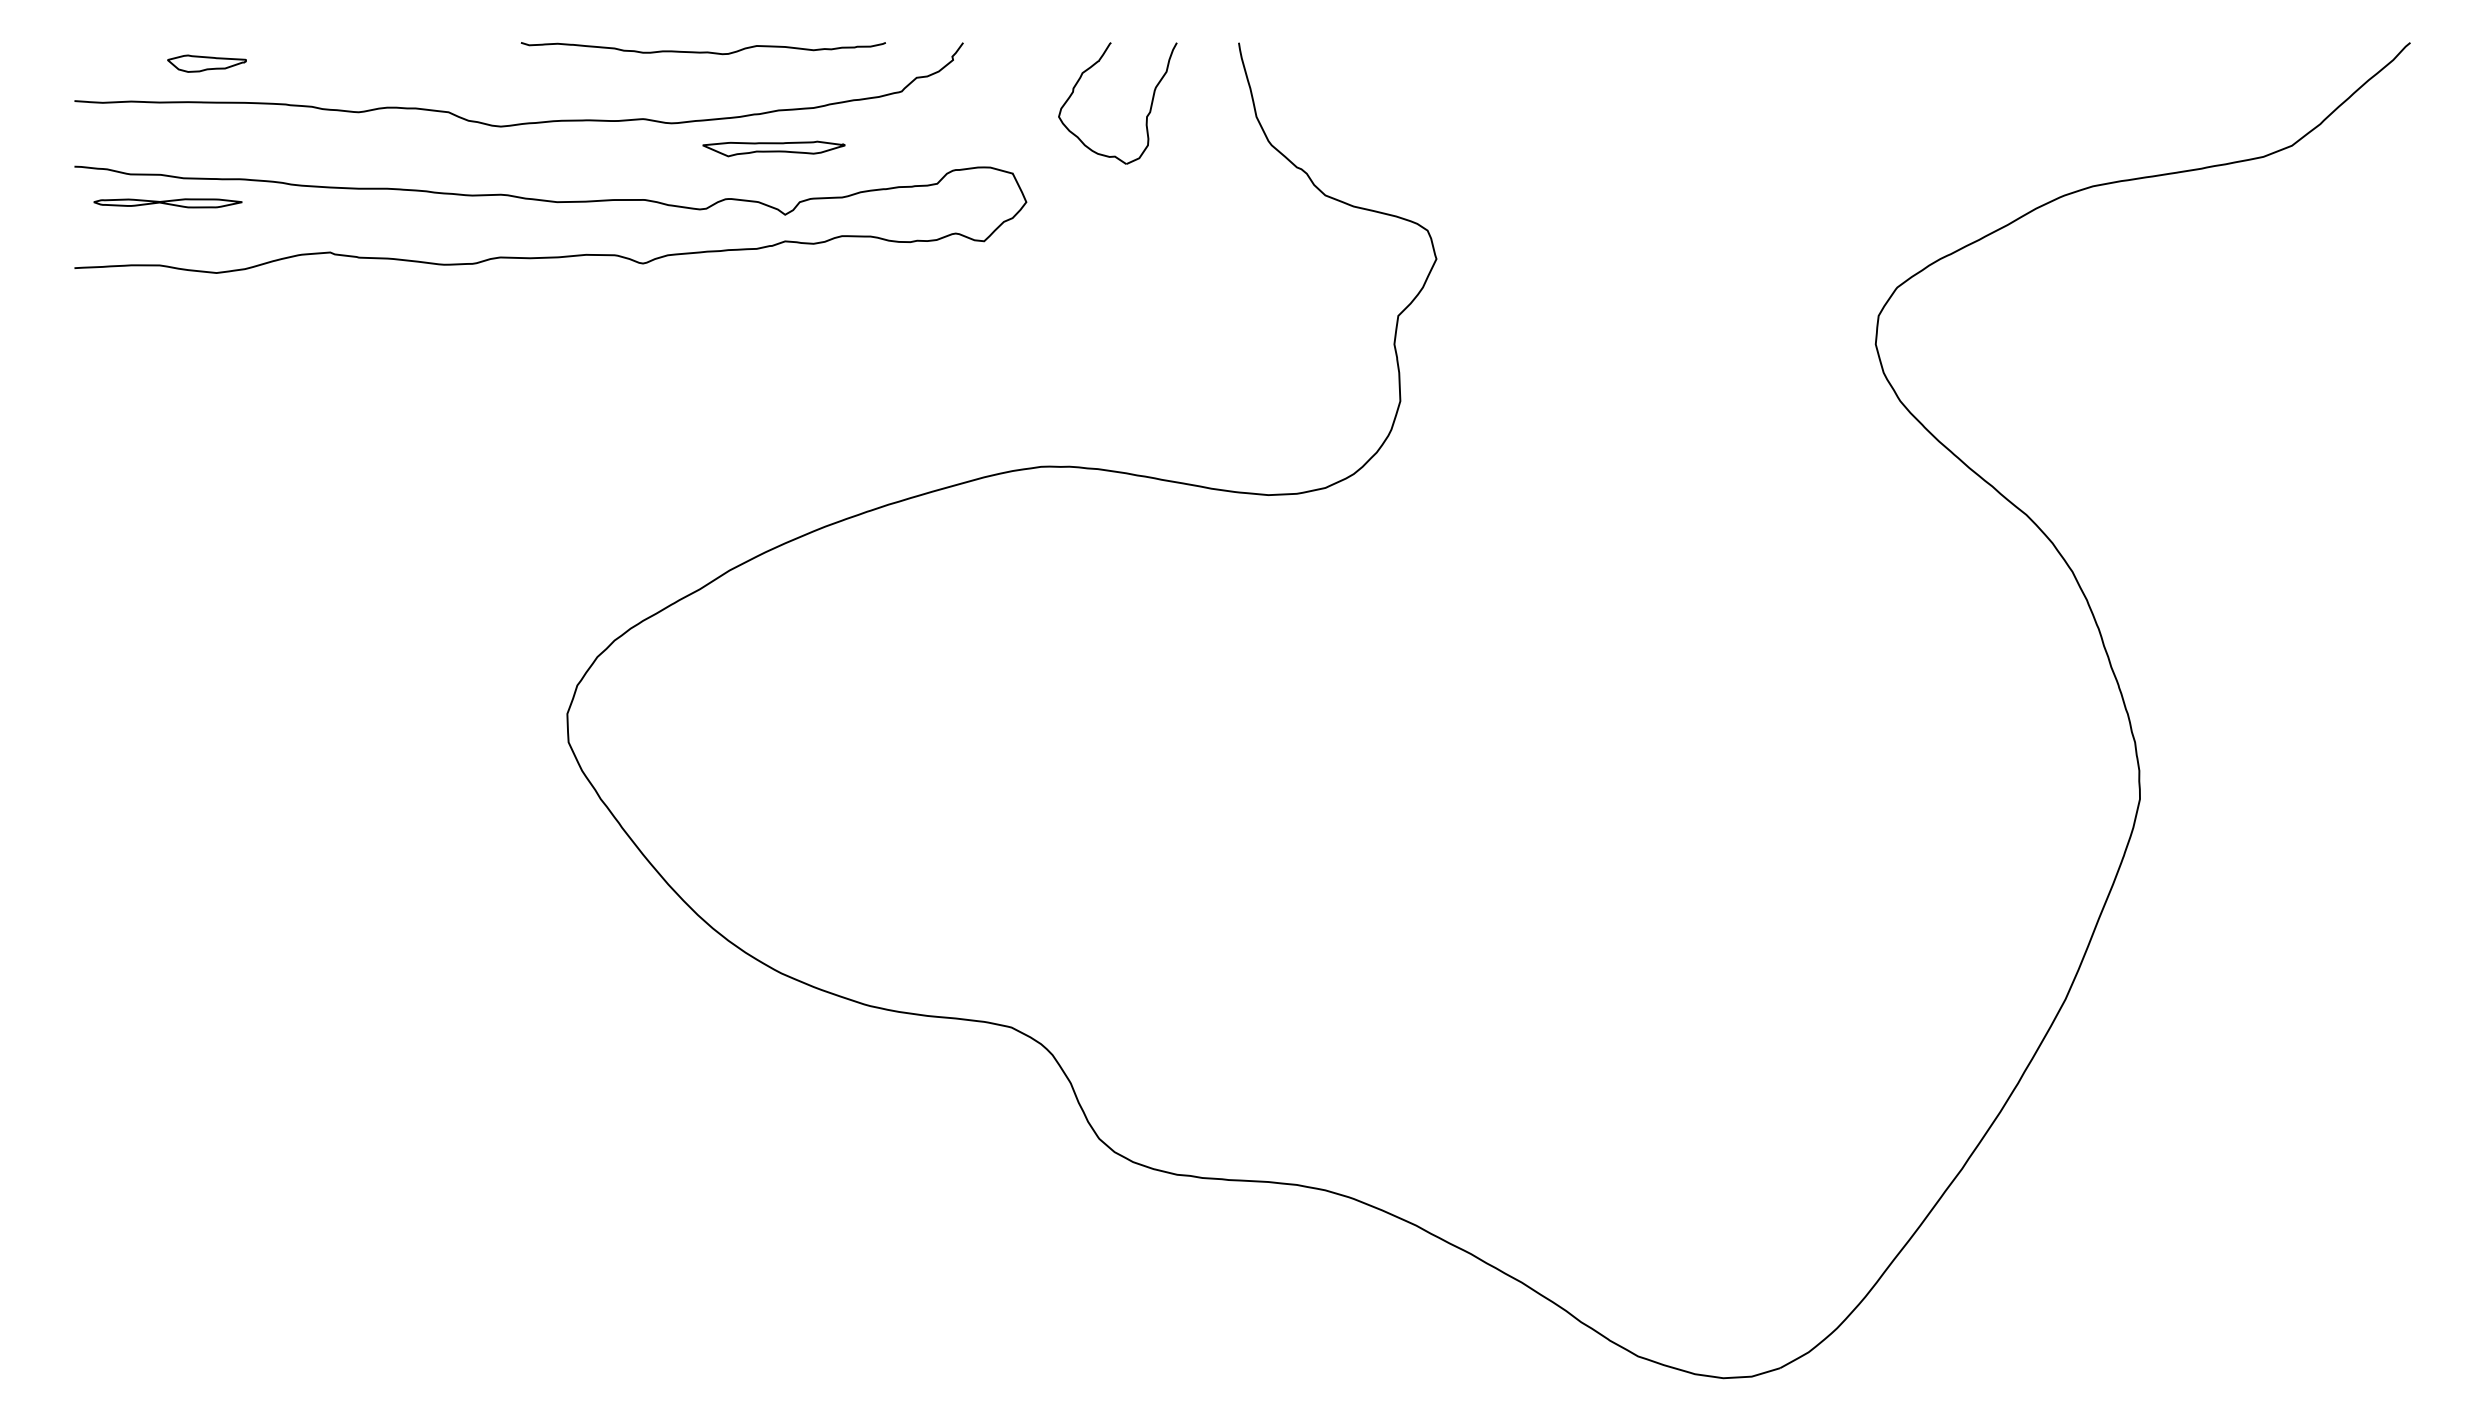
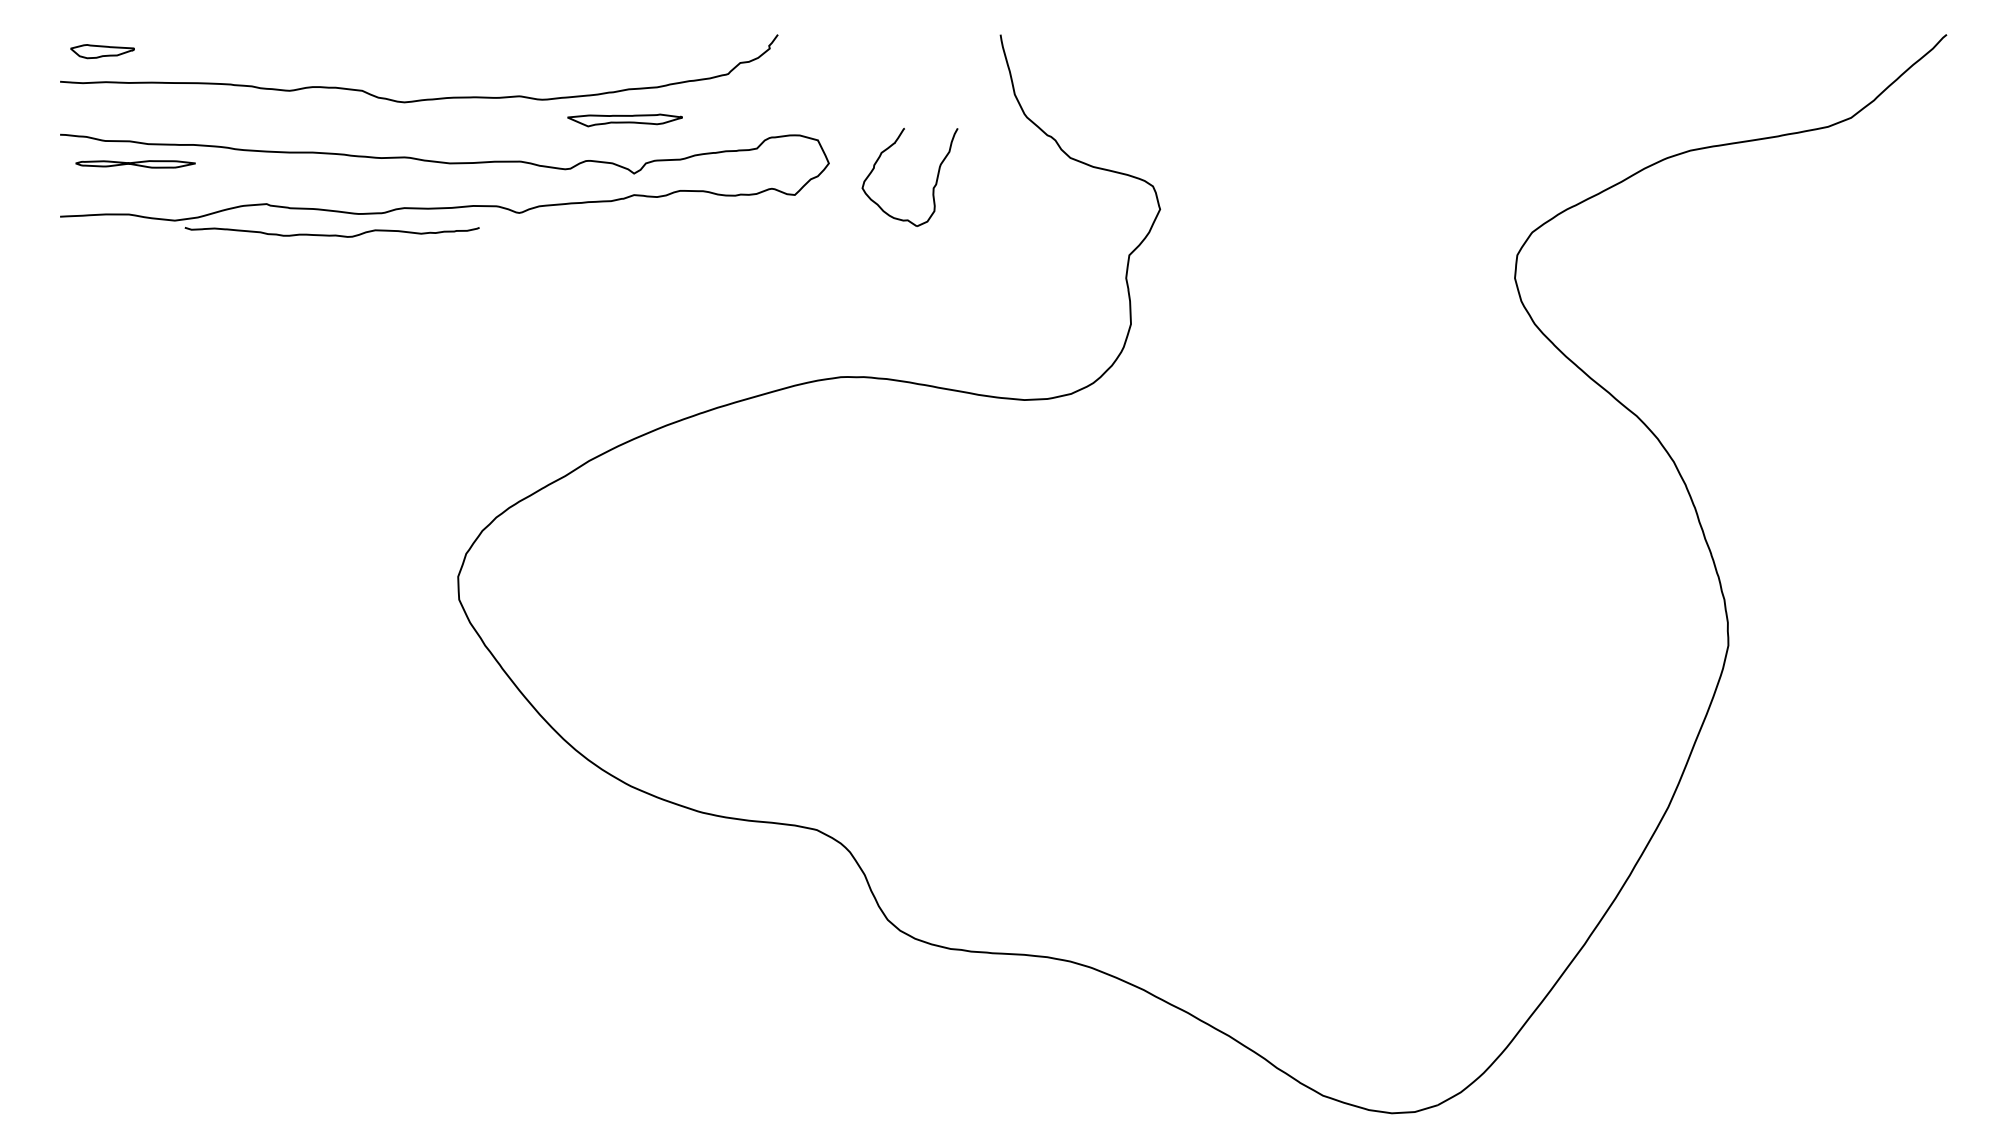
curve: (702, 51) -> (331, 234), moved
part: (206, 63) -> (102, 51), moved
part: (1146, 115) -> (933, 187), moved

